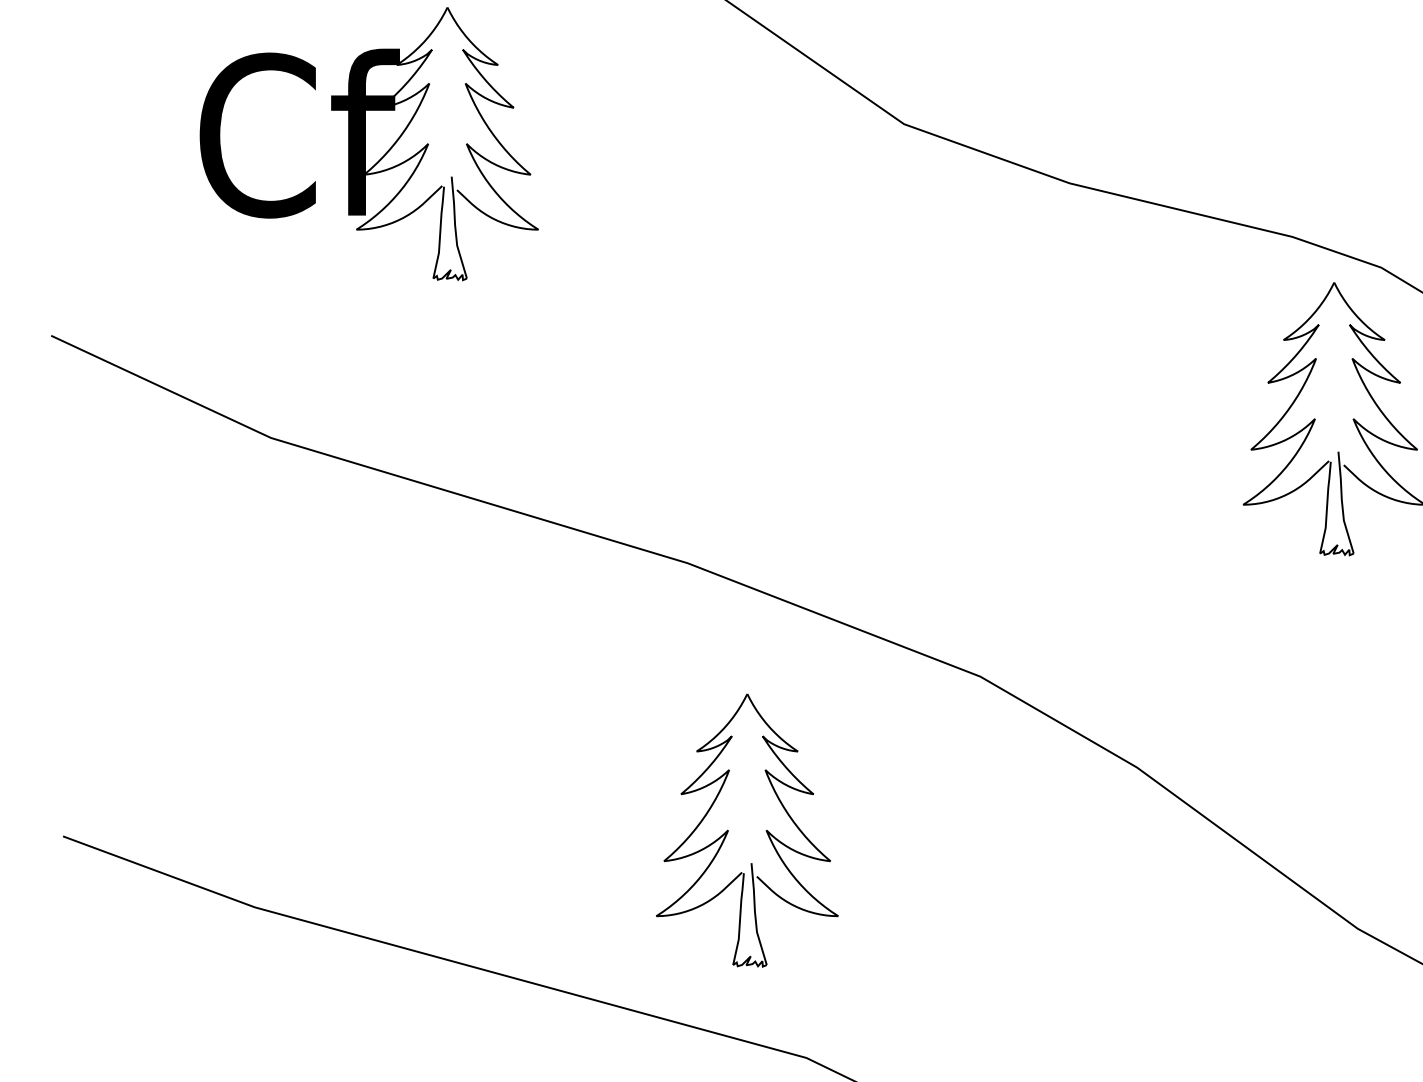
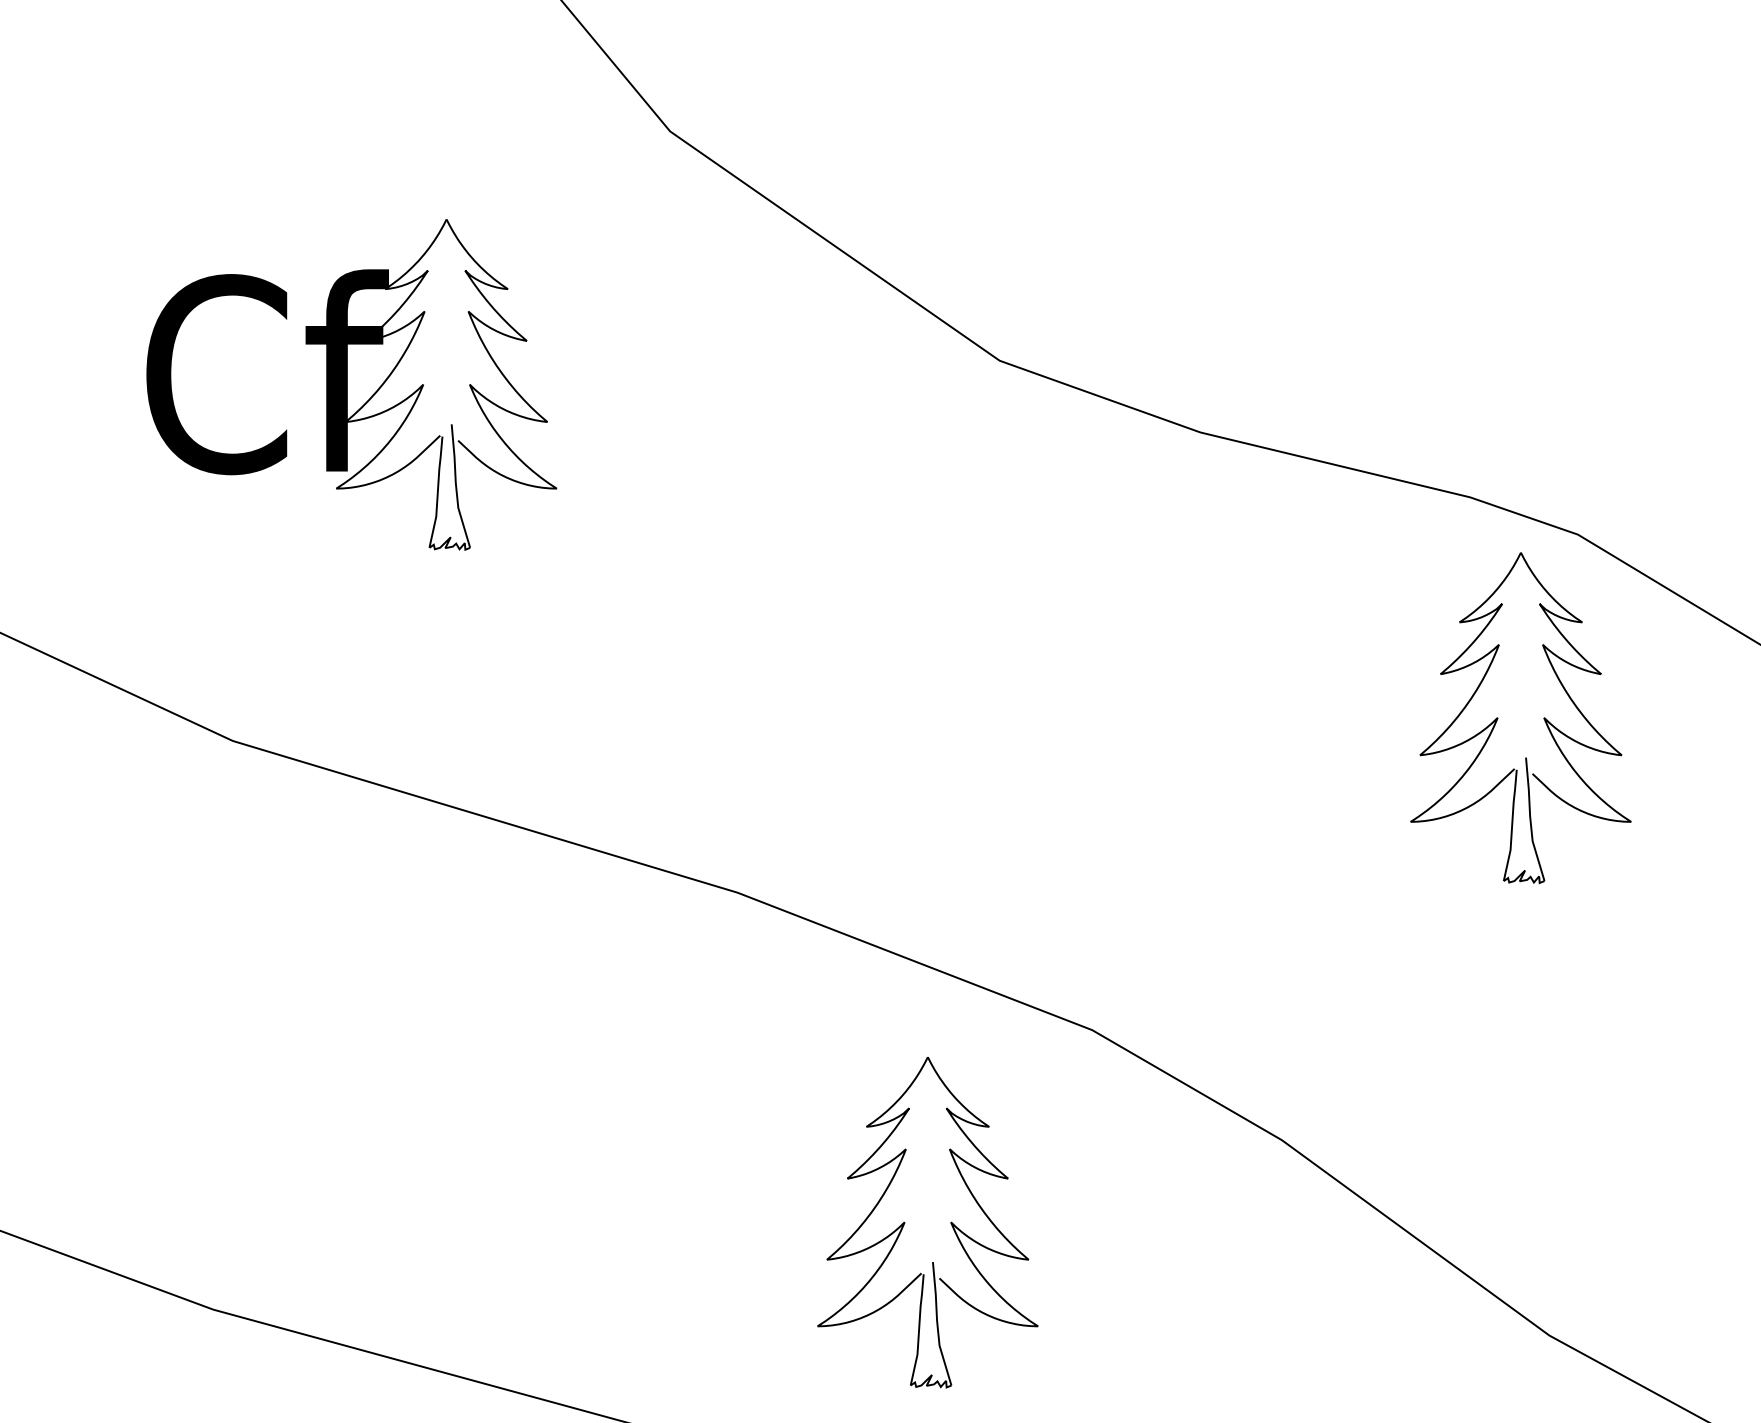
part: (728, 830) -> (905, 1222), moved

